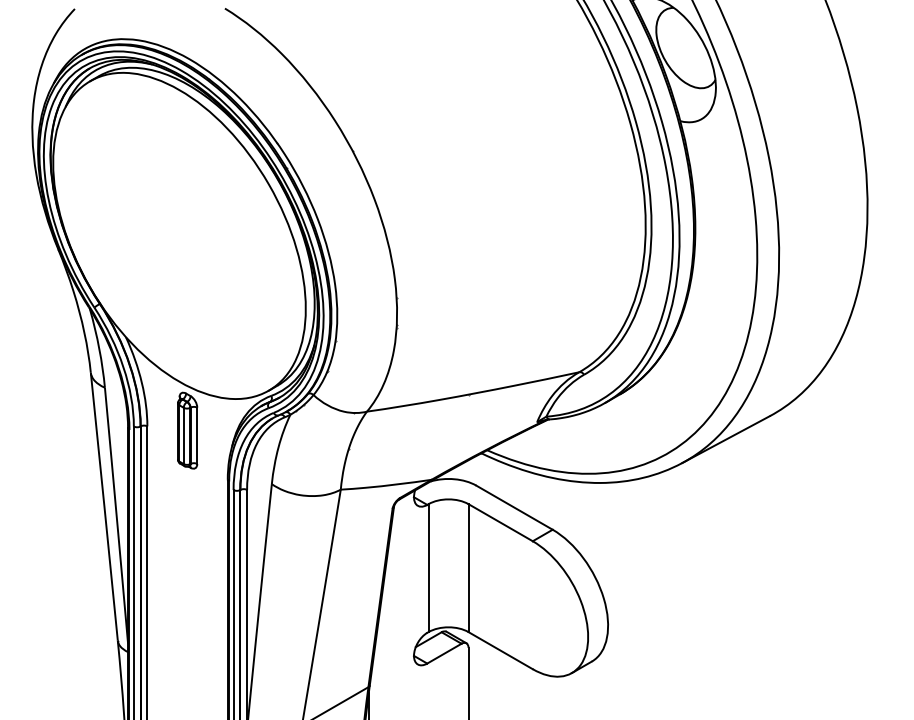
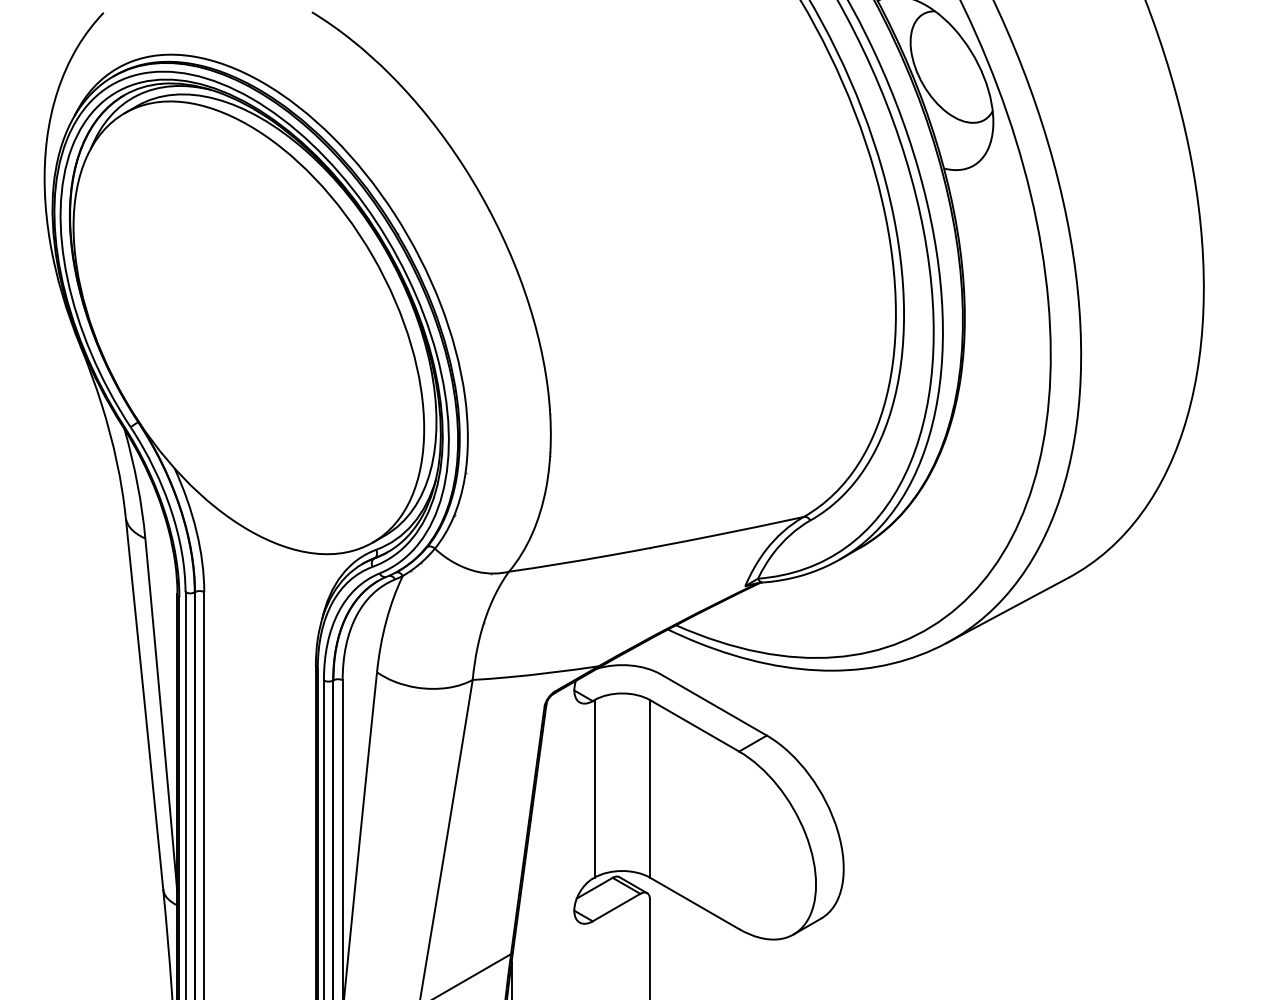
part: (187, 430) -> (259, 597), removed

